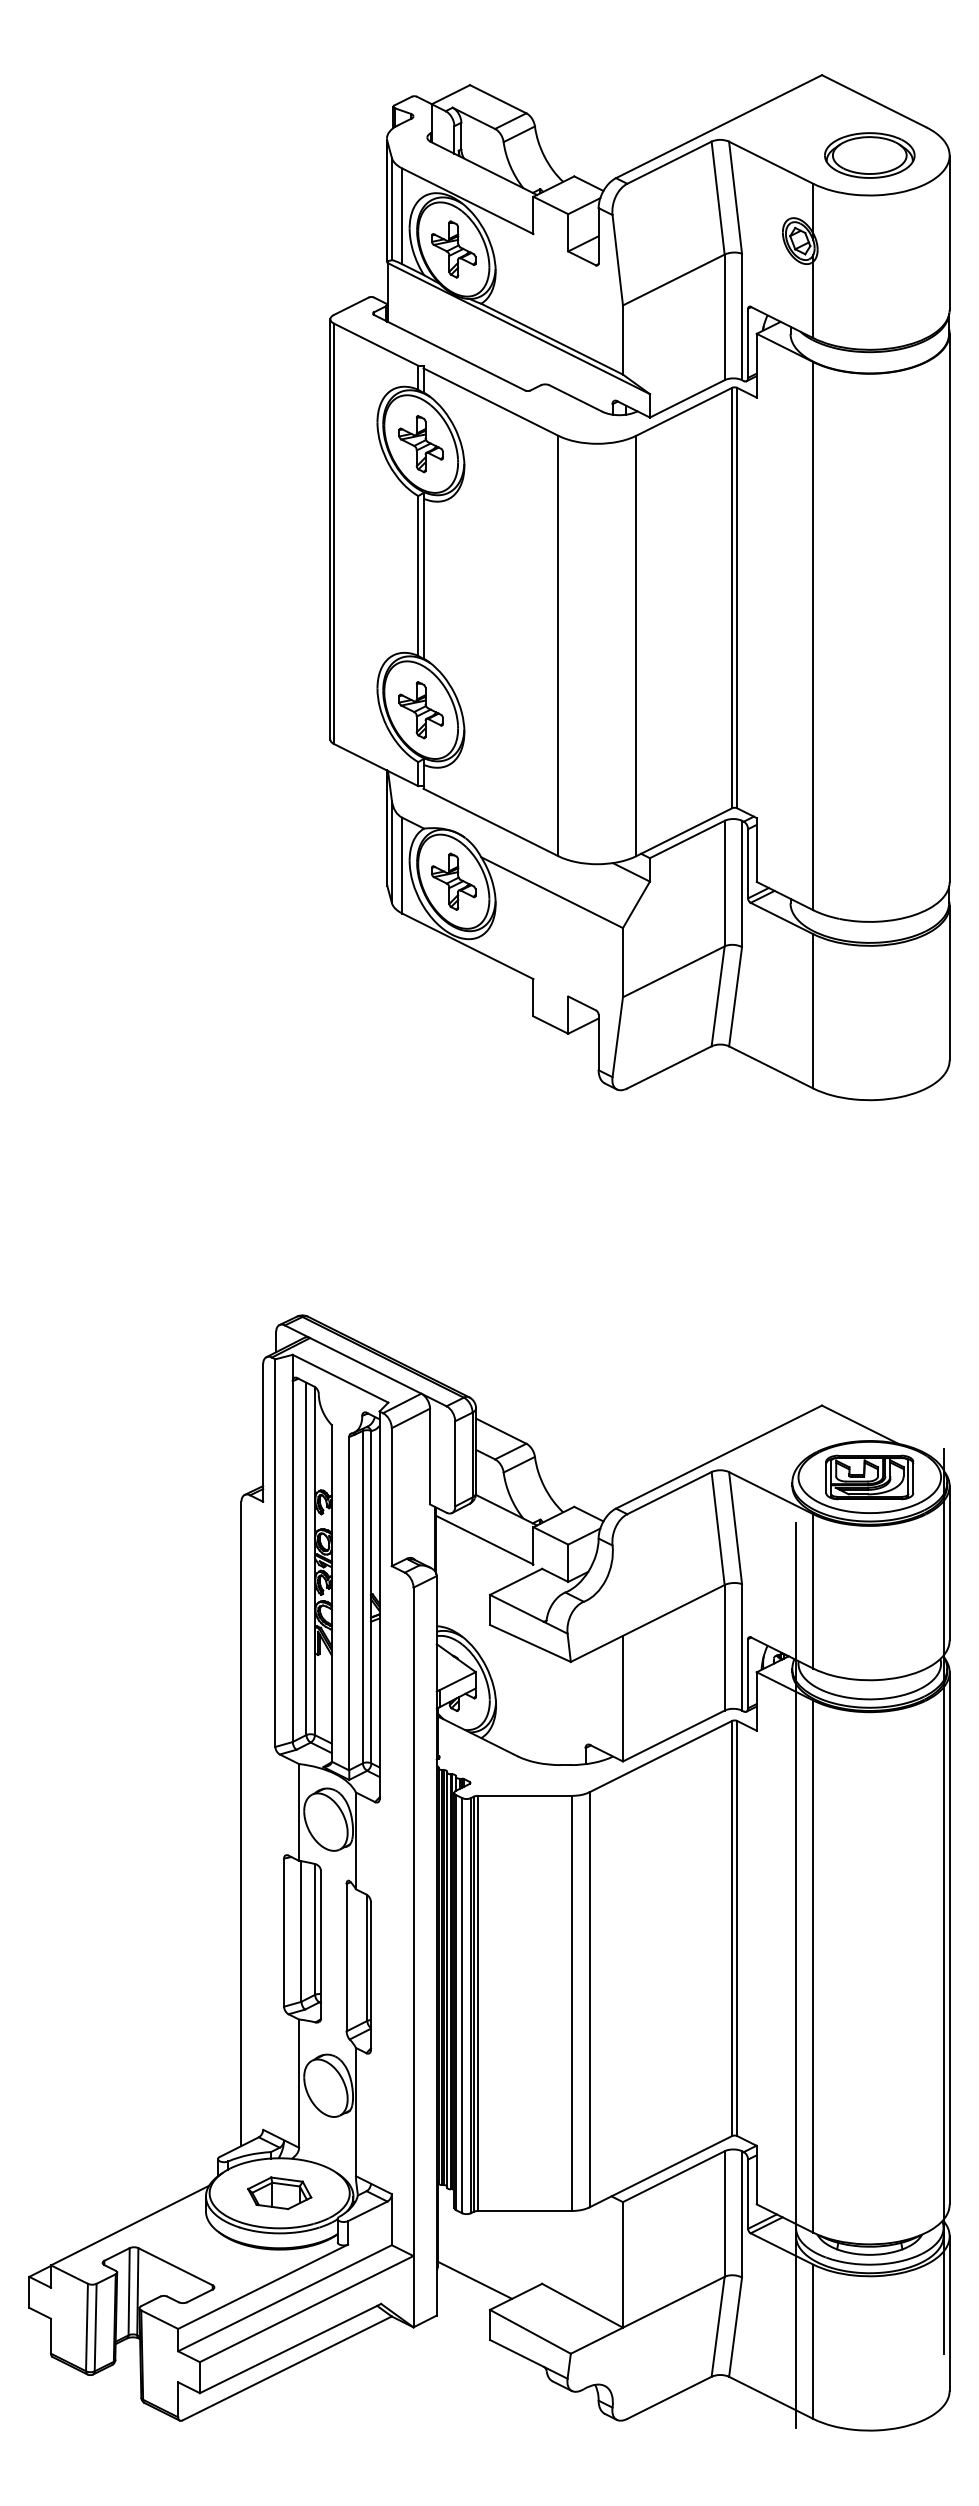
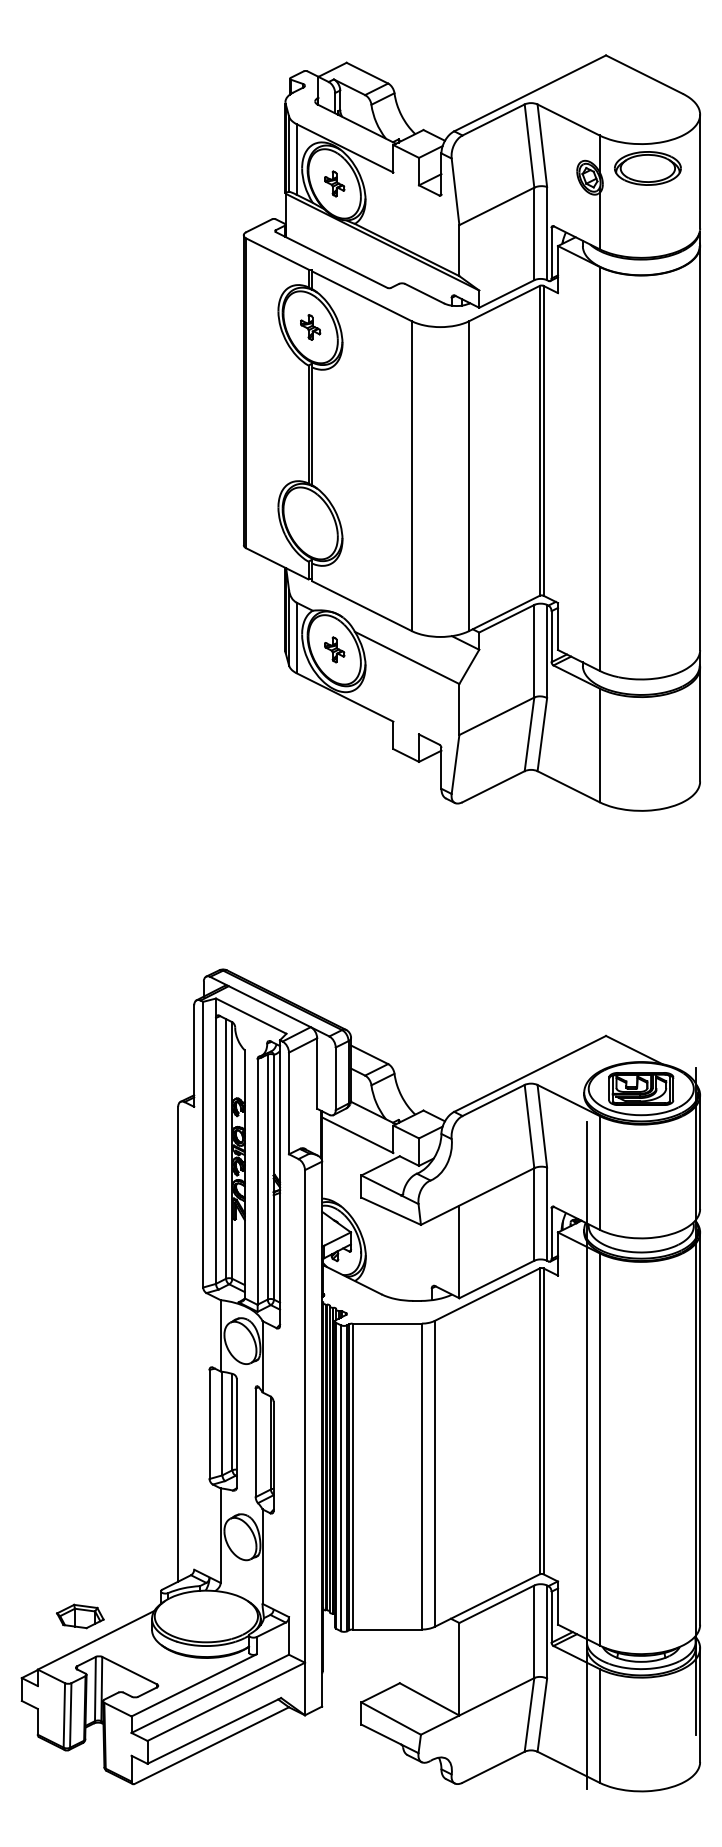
part: (869, 155) -> (647, 168), moved
part: (453, 249) -> (334, 183), size x0.6
part: (420, 444) -> (310, 327), size x0.6
part: (420, 710) -> (310, 523), removed
part: (453, 881) -> (334, 649), size x0.6
part: (279, 2193) -> (80, 1616), moved
line: (474, 2279) -> (349, 1680), removed

